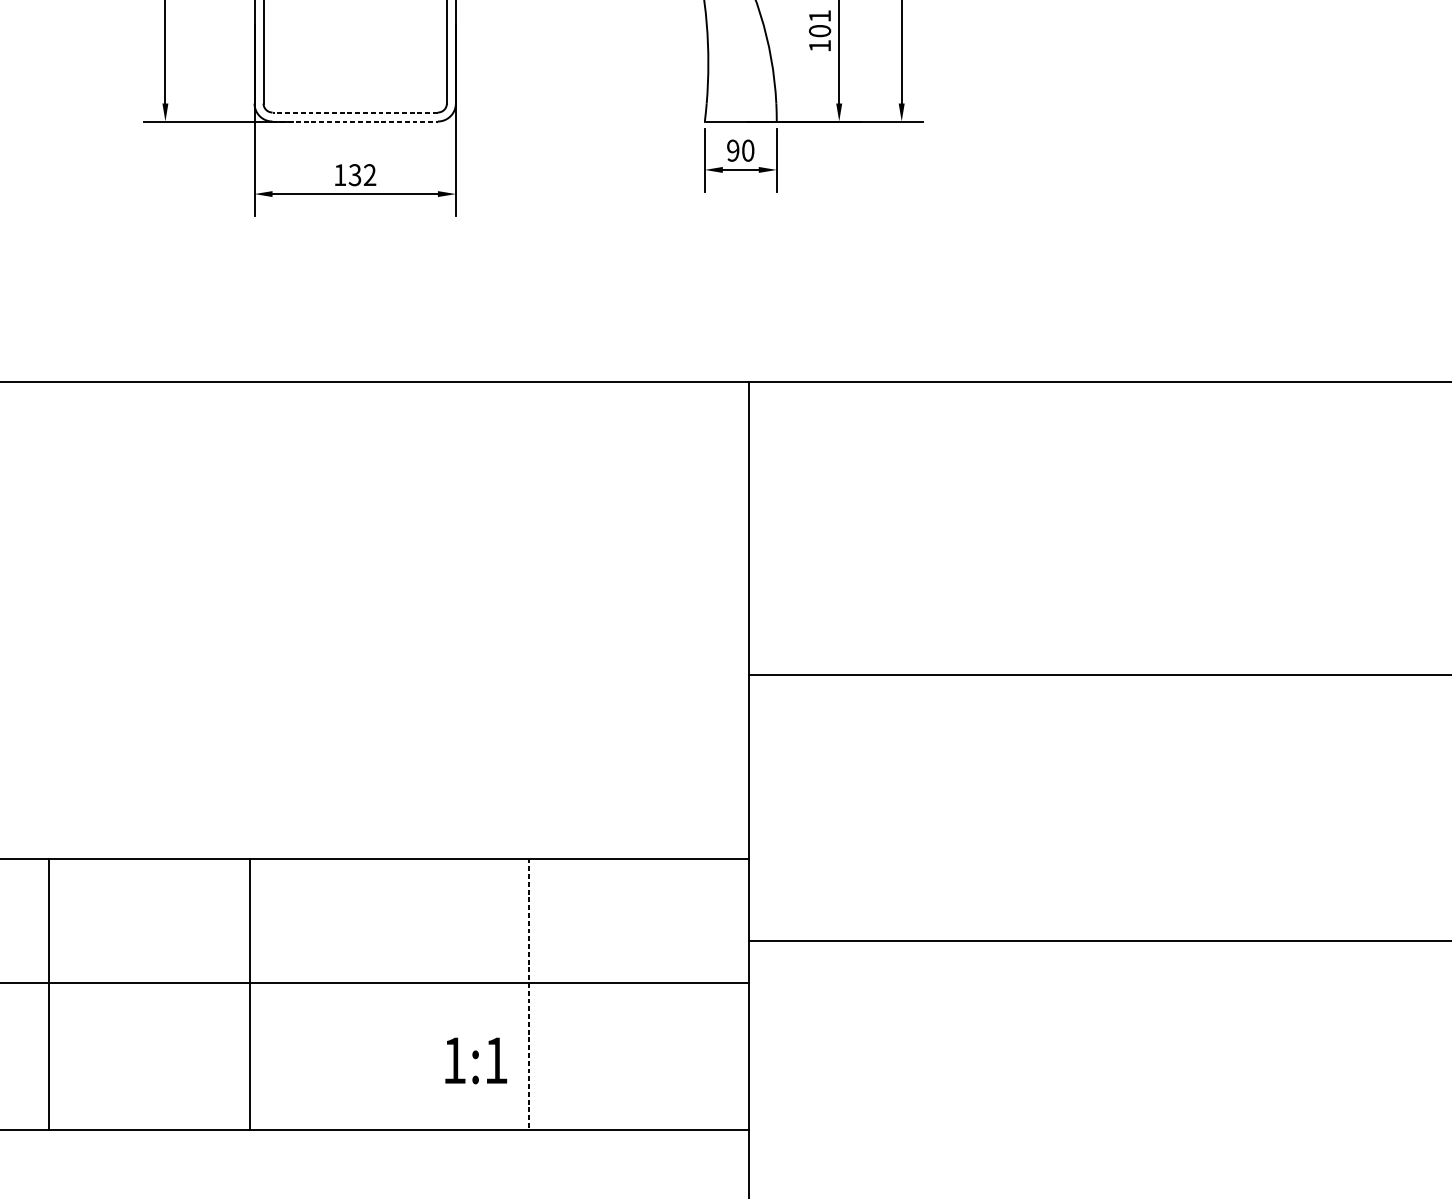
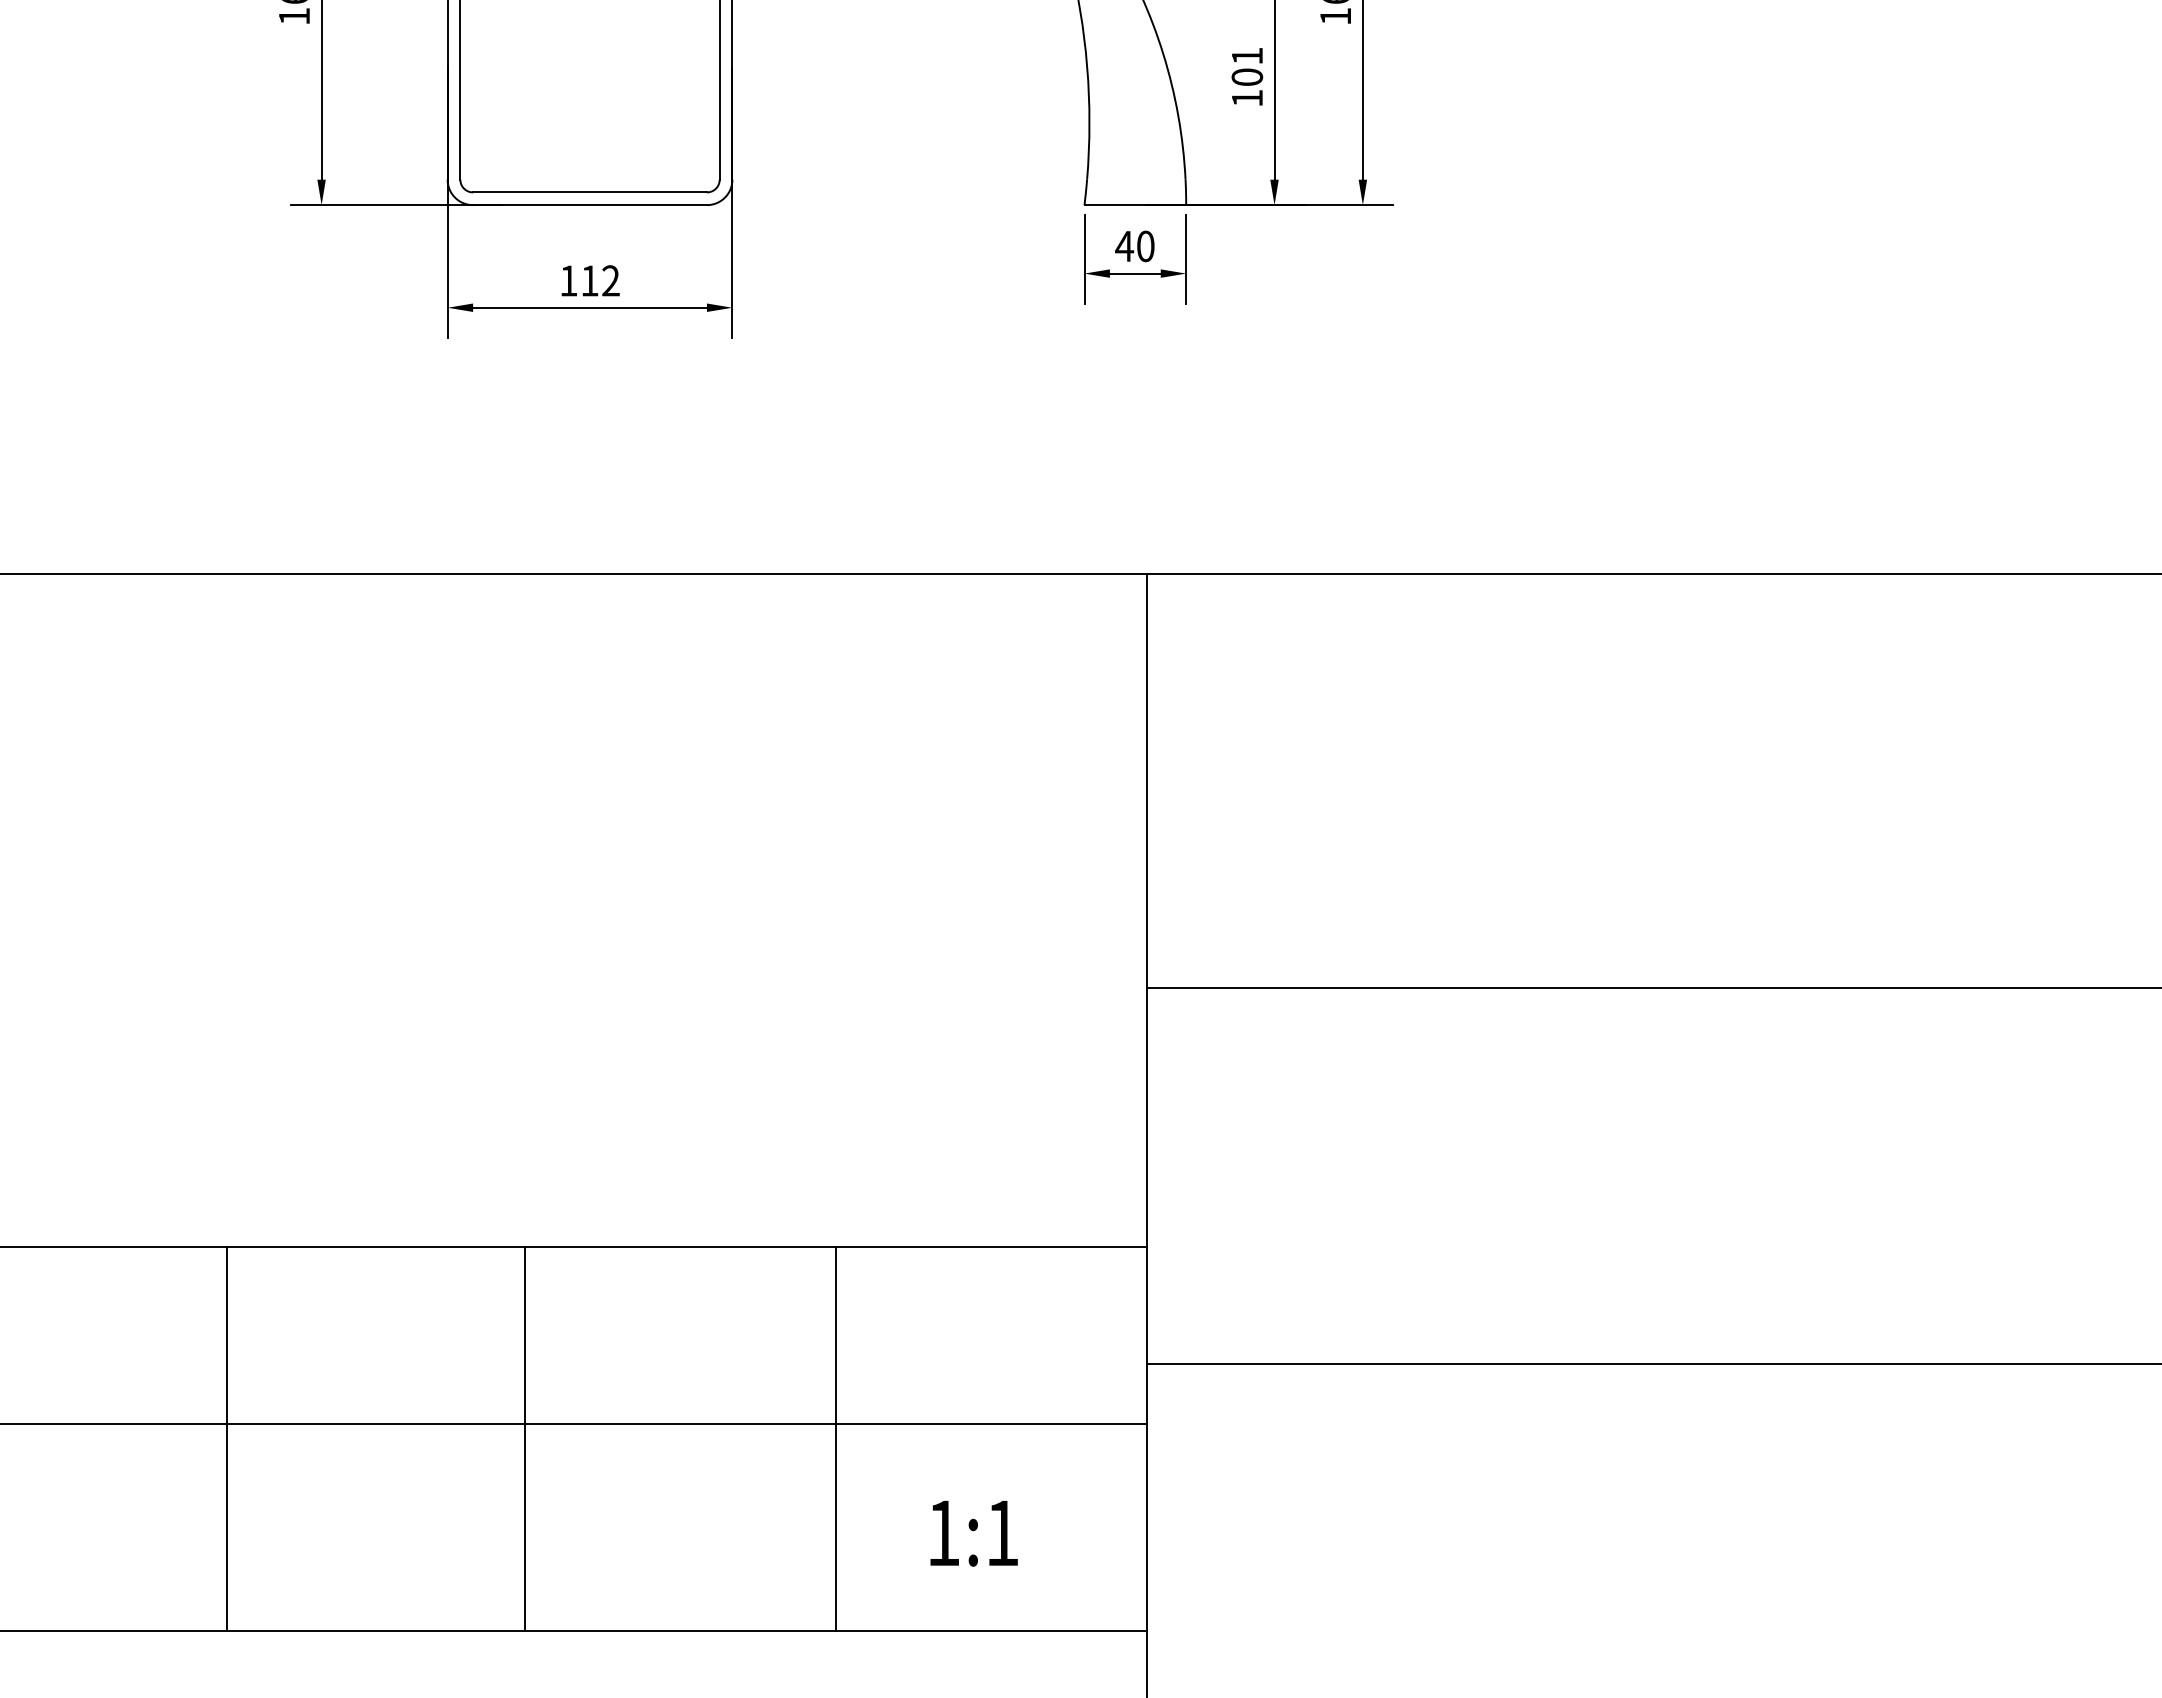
line: (355, 112) -> (590, 192), dashed -> solid
line: (355, 121) -> (590, 205), dashed -> solid
text: (733, 150) -> (1124, 246), 90 -> 40
text: (354, 174) -> (589, 280), 132 -> 112
line: (48, 993) -> (227, 1438), moved
line: (250, 993) -> (525, 1438), moved
line: (529, 994) -> (836, 1439), dashed -> solid
text: (475, 1060) -> (973, 1533), moved

